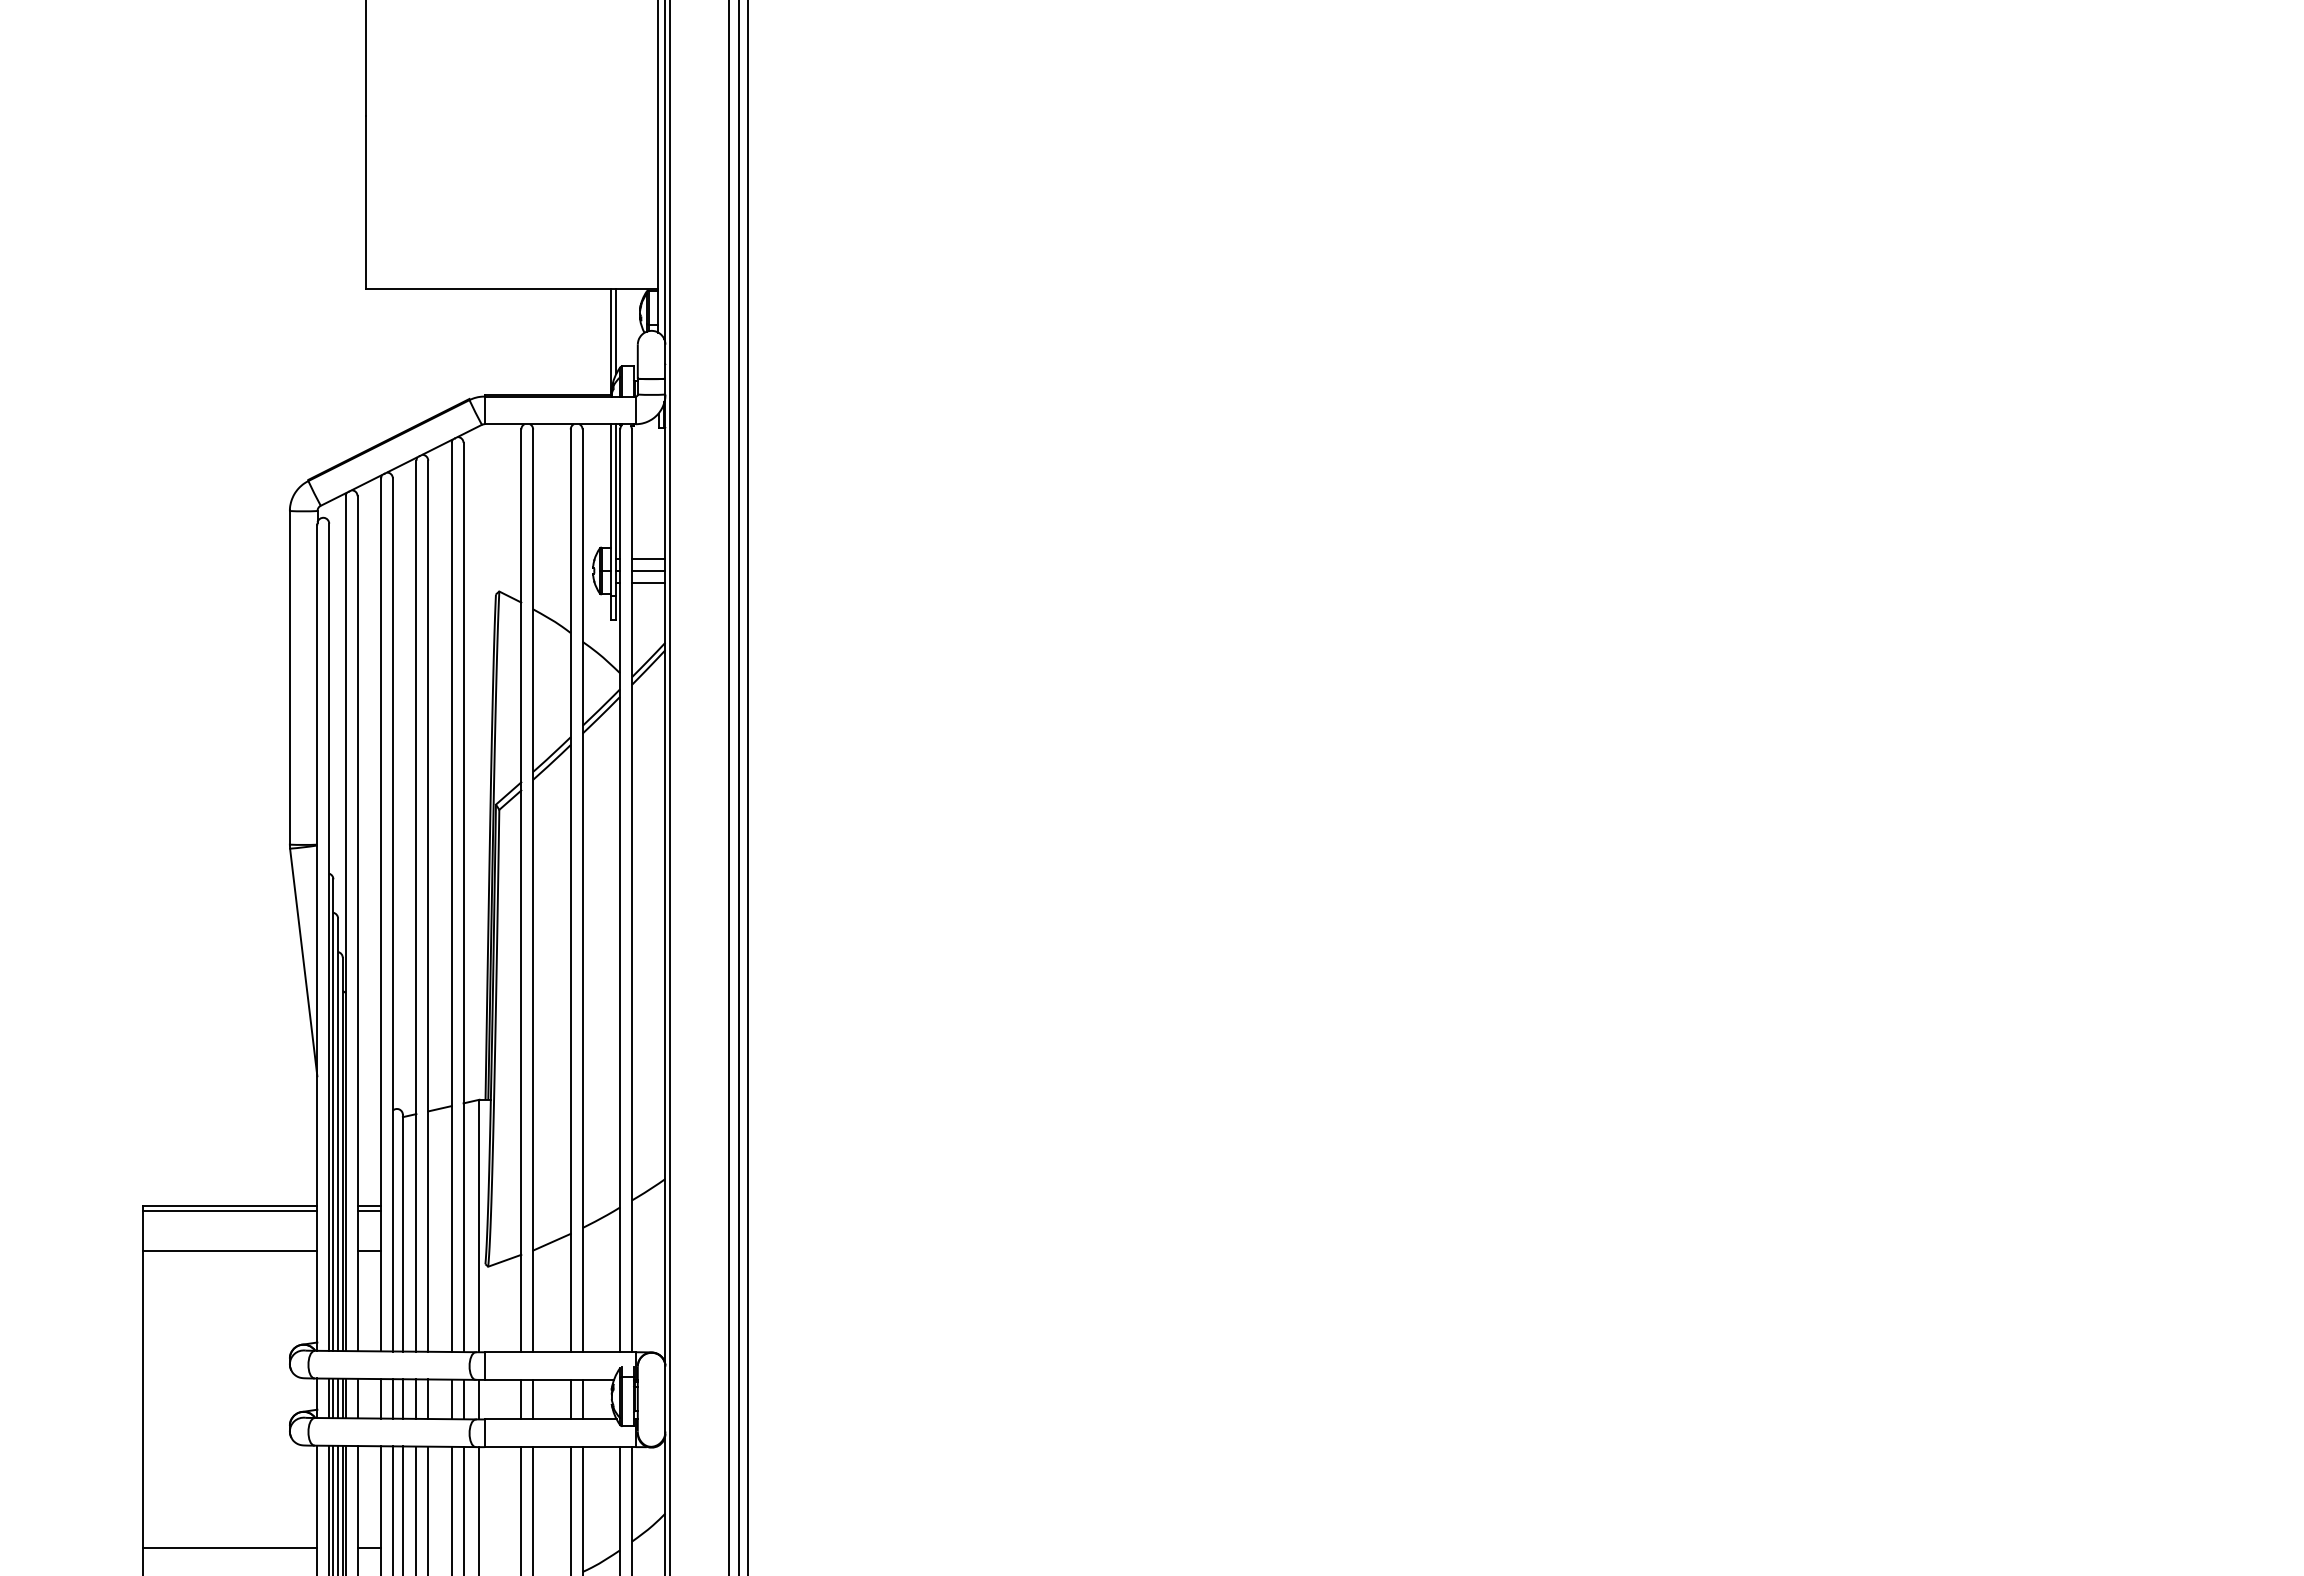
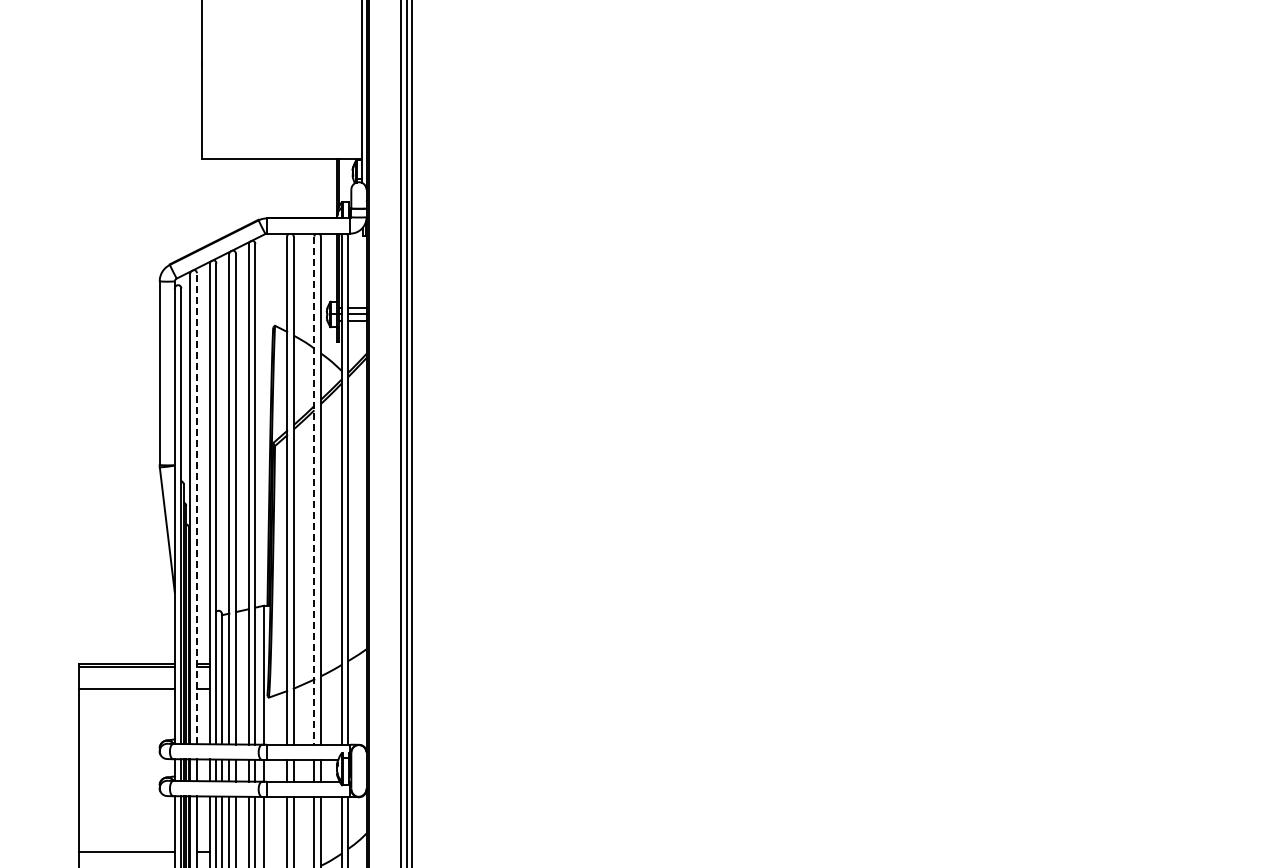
line: (570, 892) -> (314, 491), solid -> dashed
line: (358, 923) -> (197, 508), solid -> dashed

